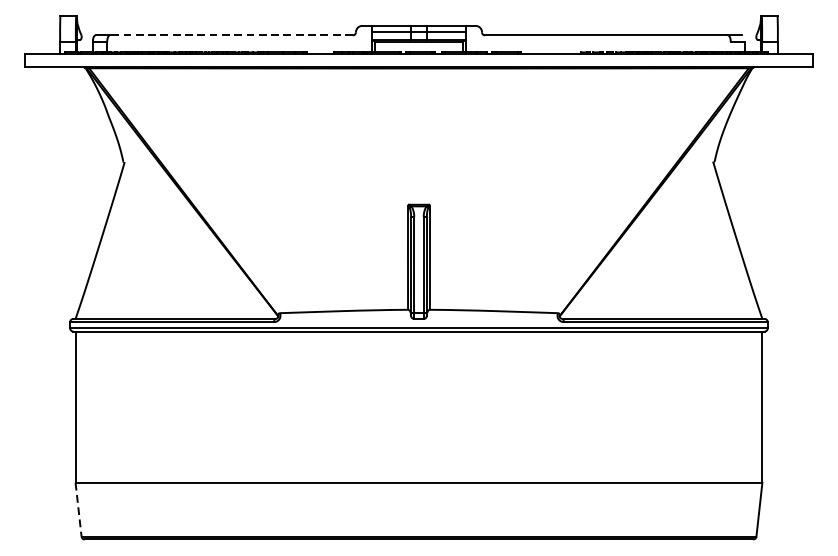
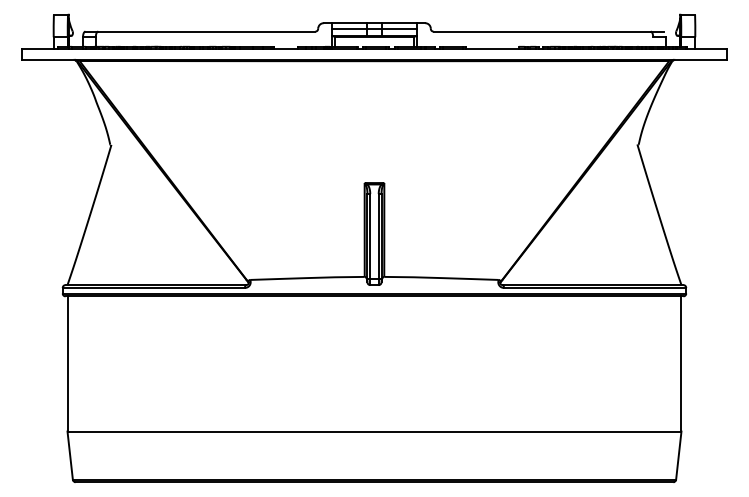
line: (231, 35) -> (206, 31), dashed -> solid
line: (78, 510) -> (70, 456), dashed -> solid

